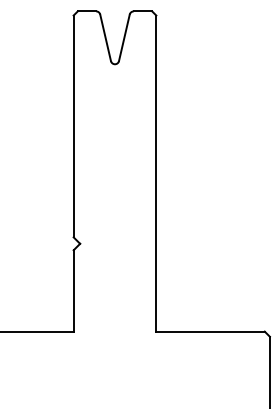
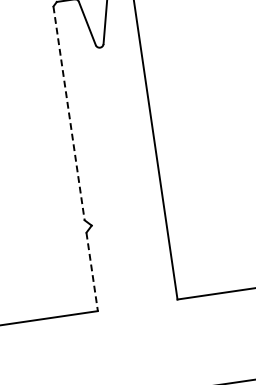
line: (73, 126) -> (68, 113), solid -> dashed
line: (73, 290) -> (91, 271), solid -> dashed

